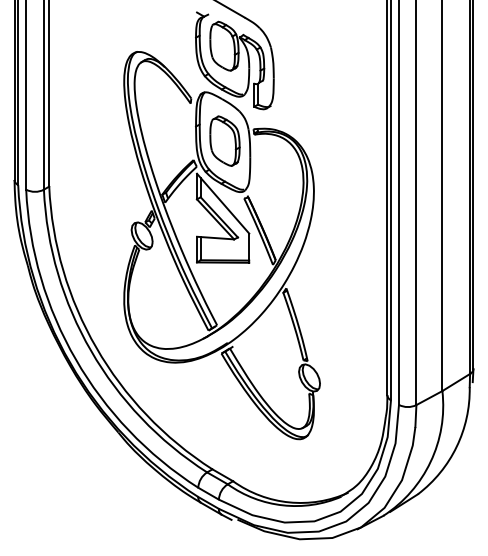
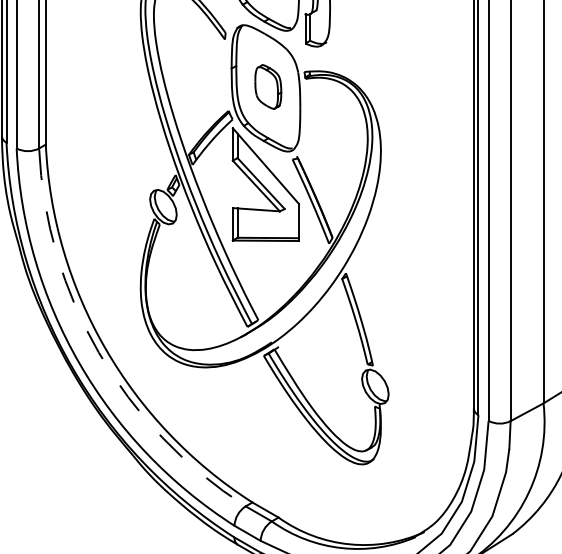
part: (224, 140) -> (267, 86), size x0.7
arc: (91, 350) -> (99, 352), solid -> dashed

